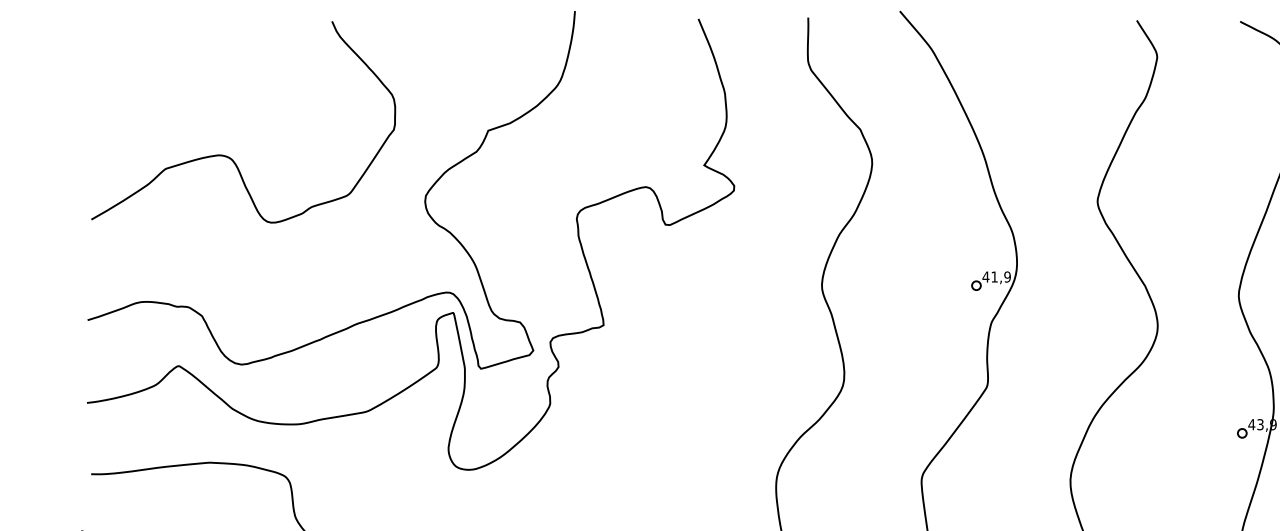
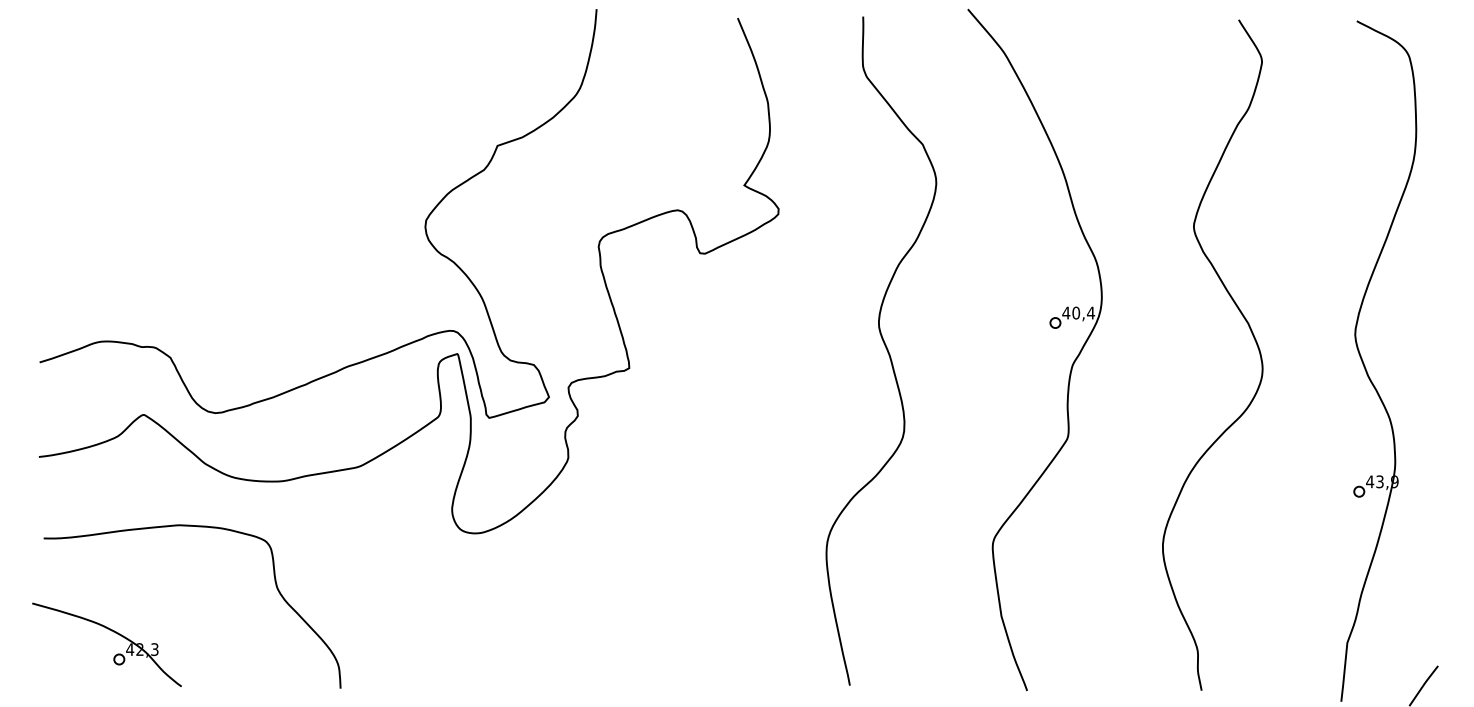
curve: (229, 156) -> (201, 175), removed
text: (1001, 276) -> (1083, 312), 41,9 -> 40,4

